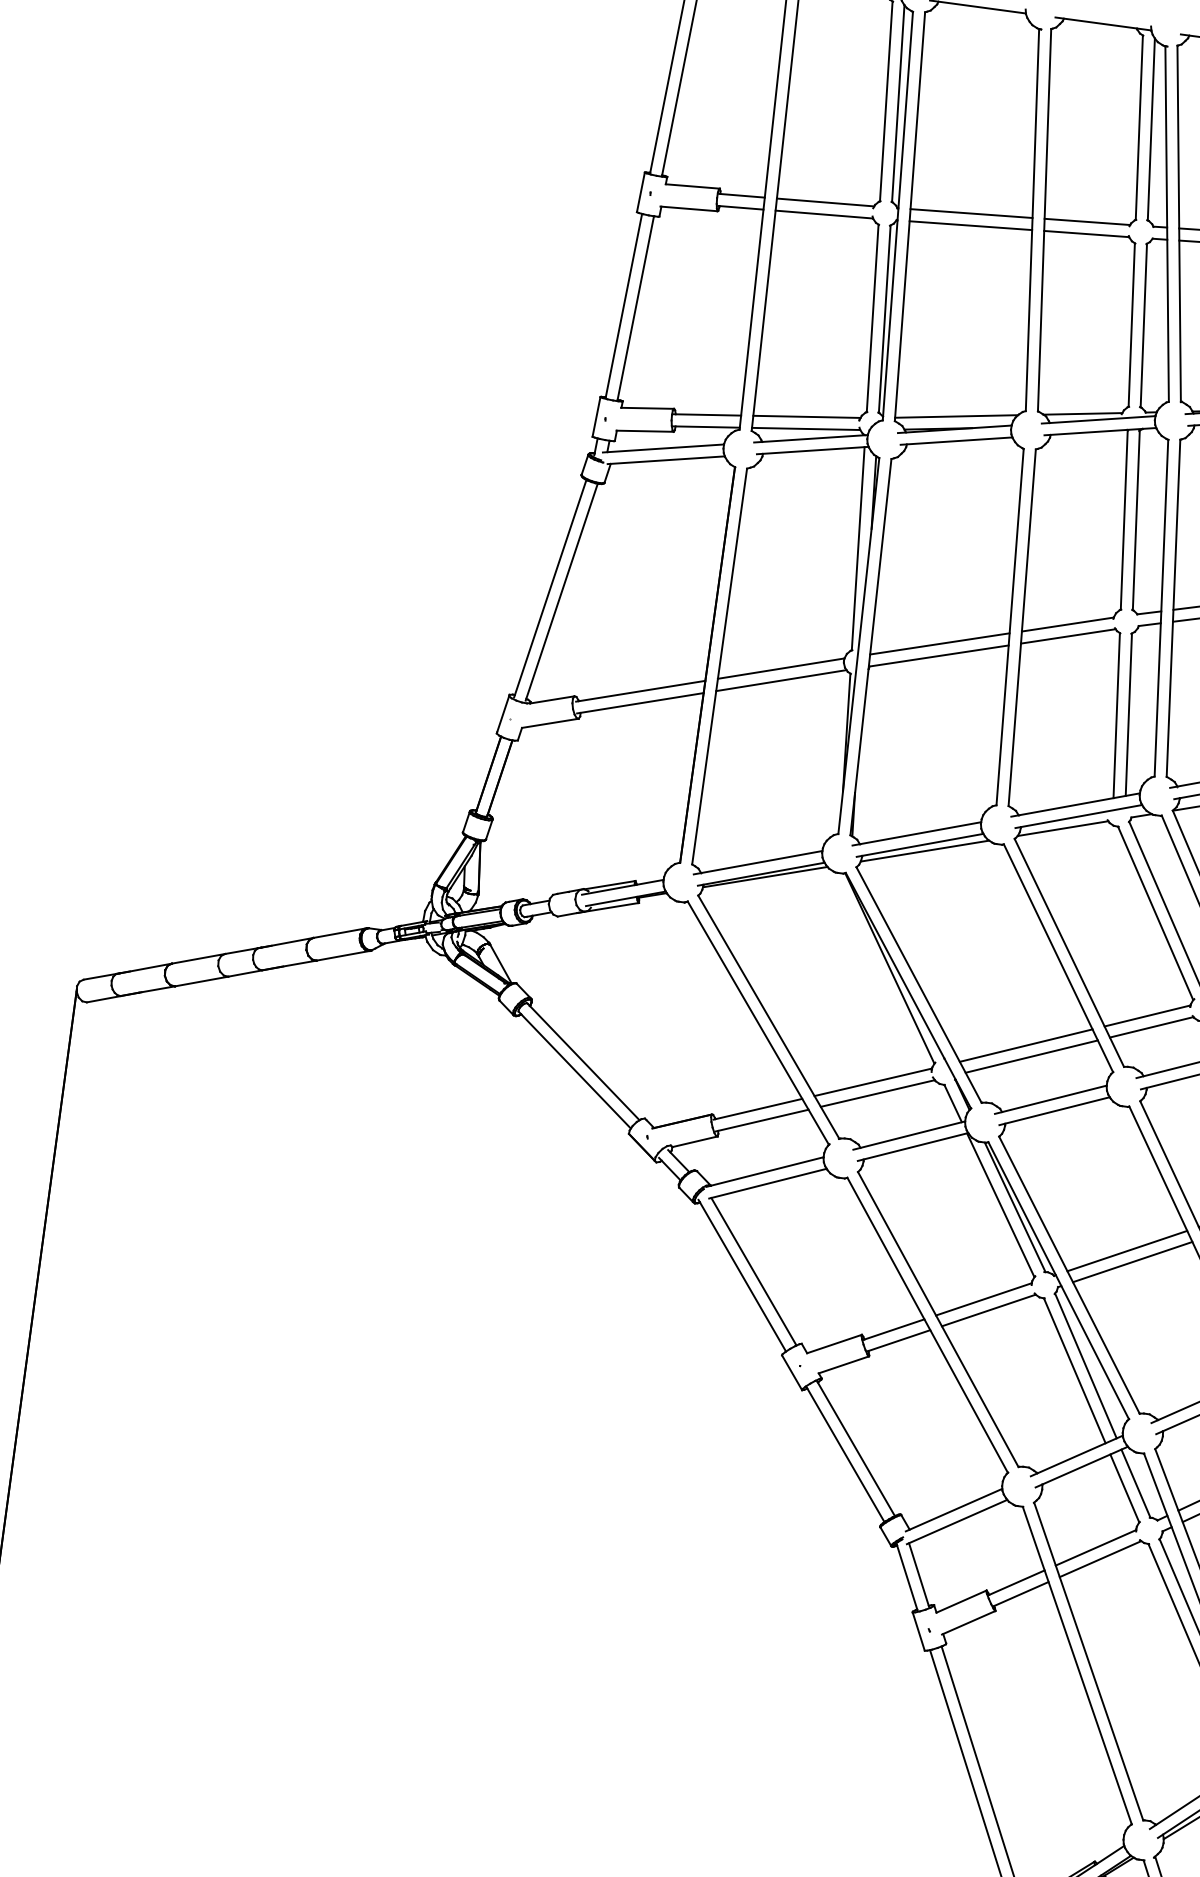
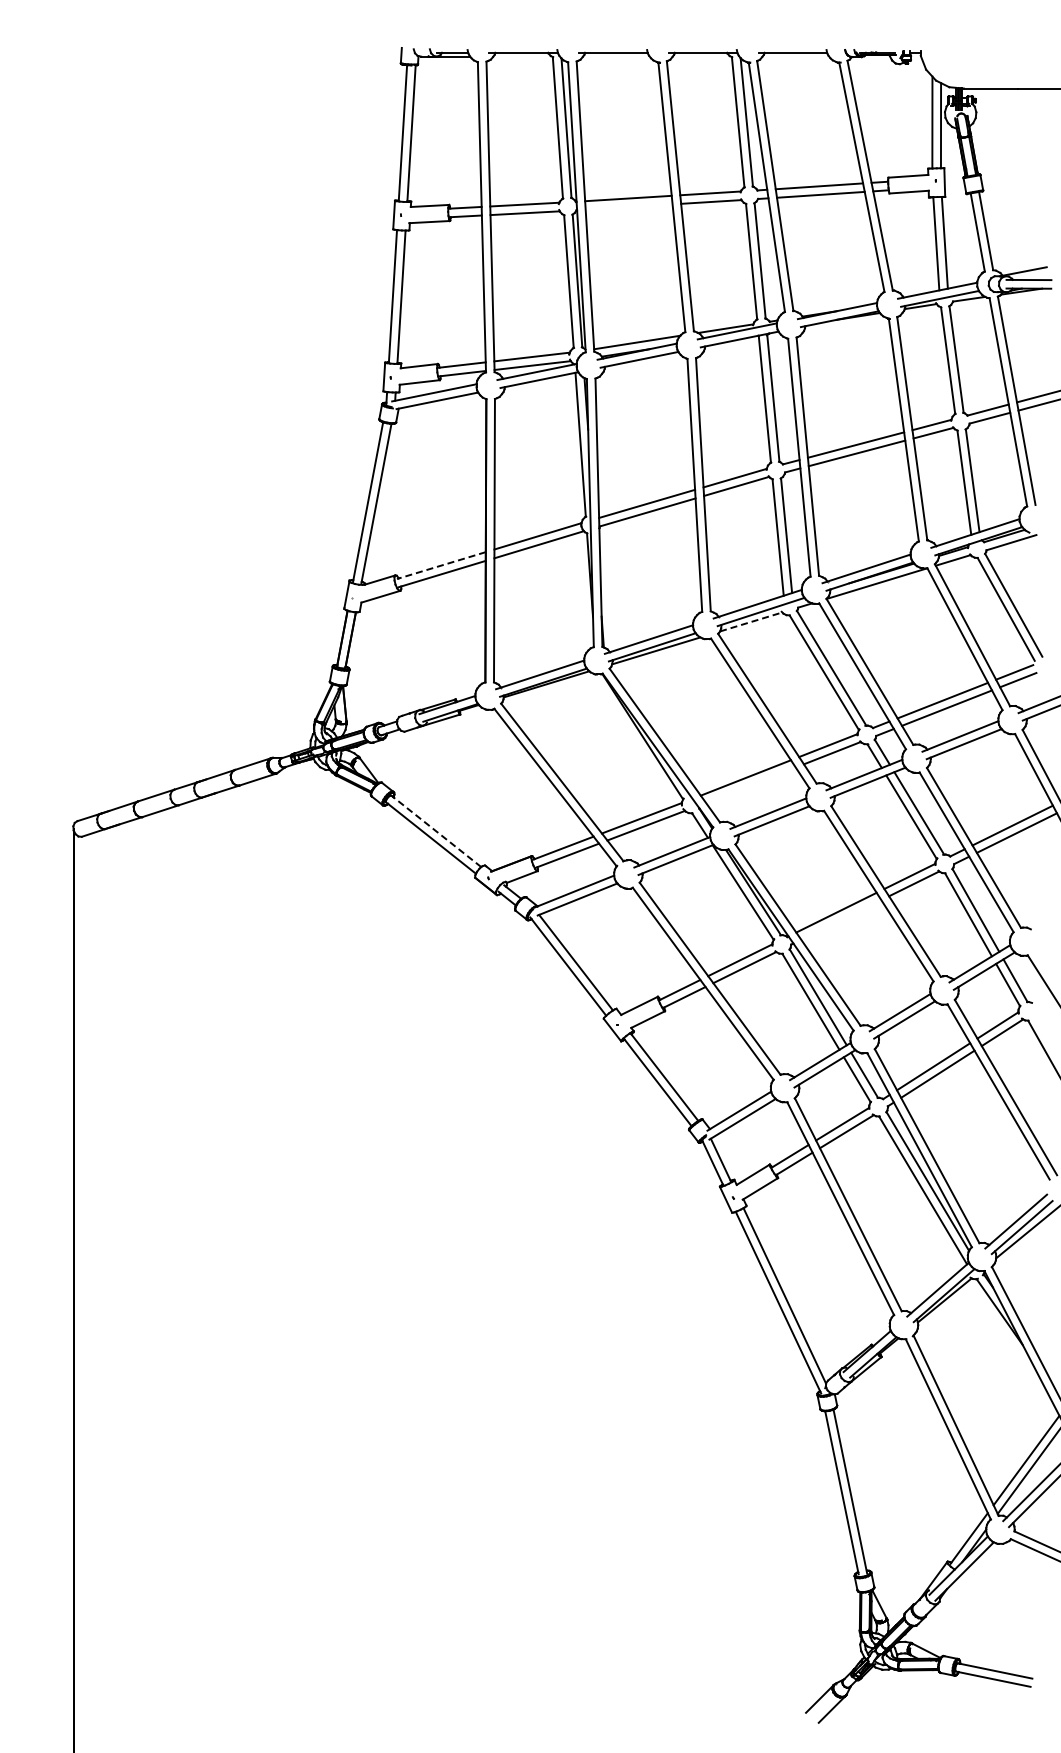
line: (970, 224) -> (628, 206), removed
line: (639, 690) -> (440, 565), solid -> dashed
line: (1063, 828) -> (751, 621), solid -> dashed
line: (1031, 1055) -> (750, 784), removed
line: (583, 1061) -> (436, 831), solid -> dashed
line: (1133, 1261) -> (841, 919), removed

